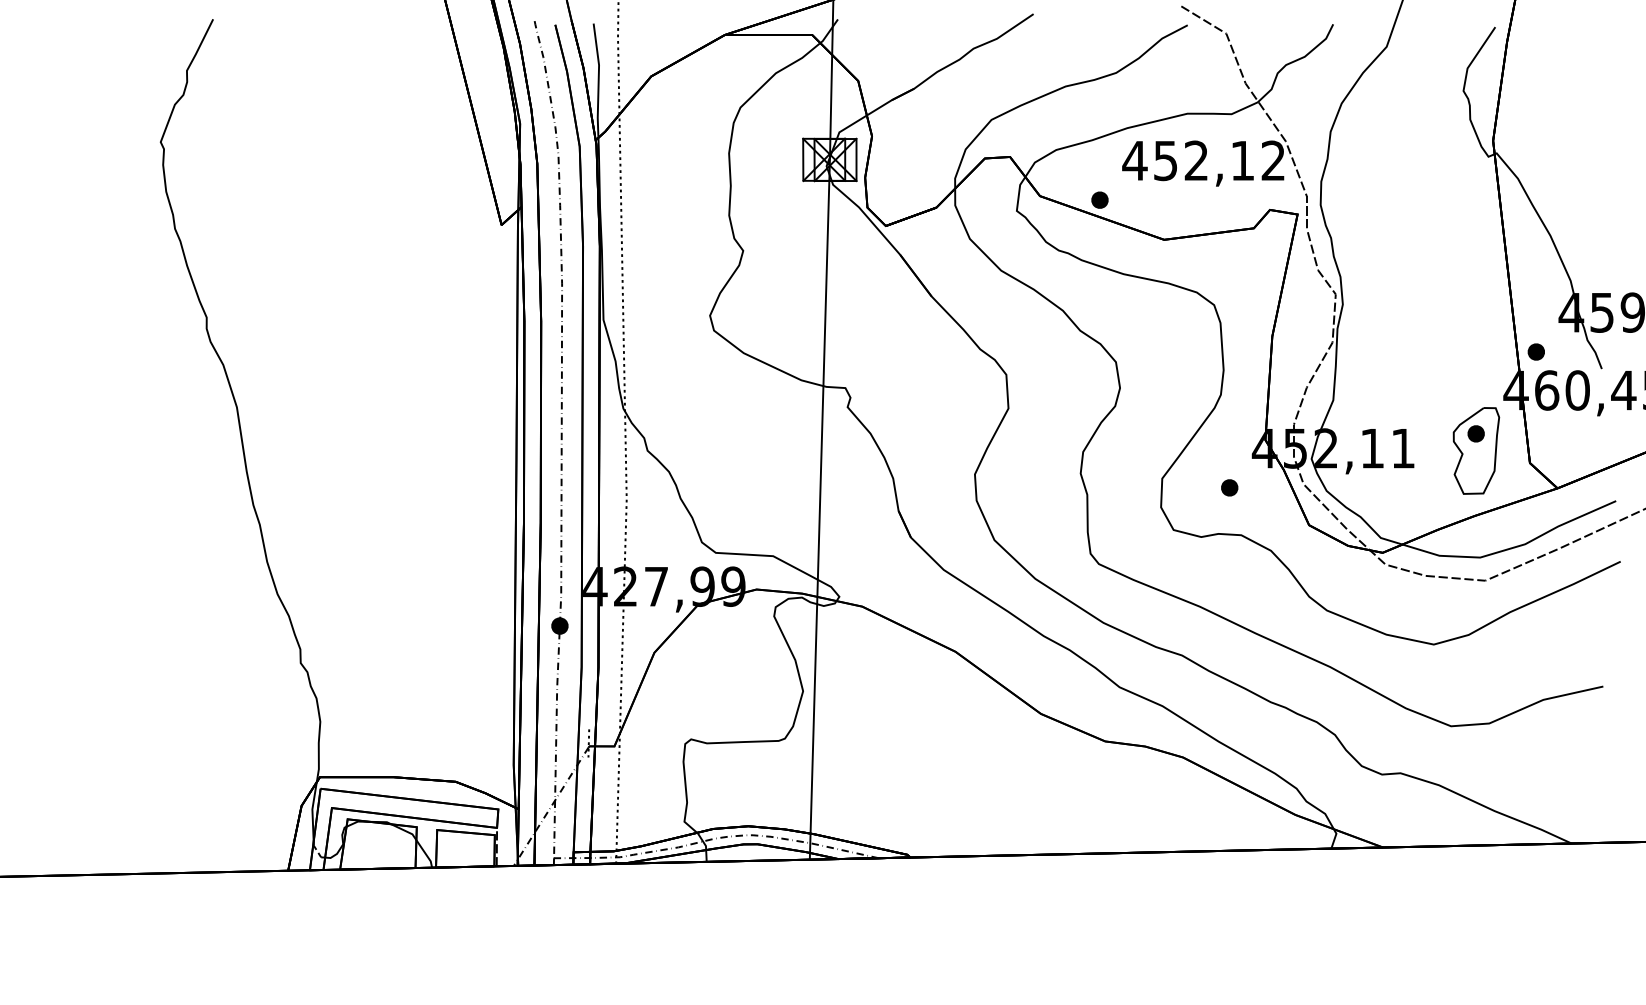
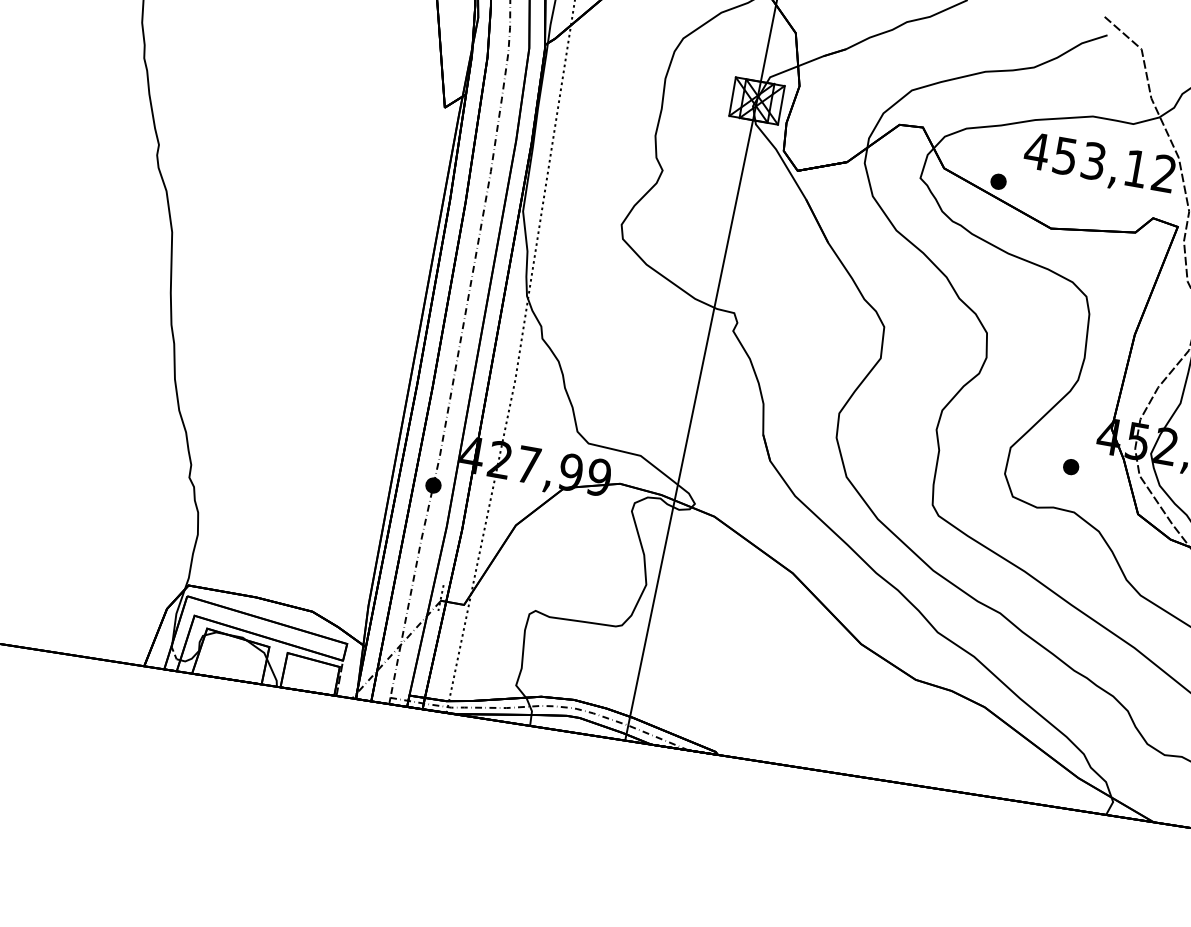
text: (1196, 160) -> (1093, 160), 452,12 -> 453,12

